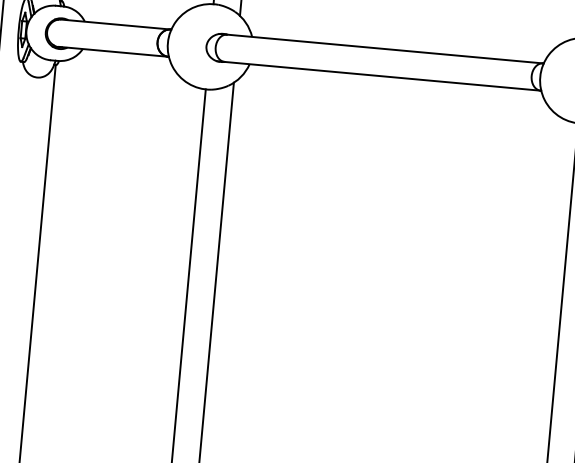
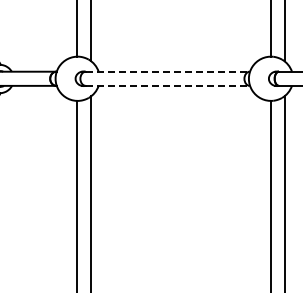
line: (386, 48) -> (168, 71), solid -> dashed
line: (384, 75) -> (168, 85), solid -> dashed

